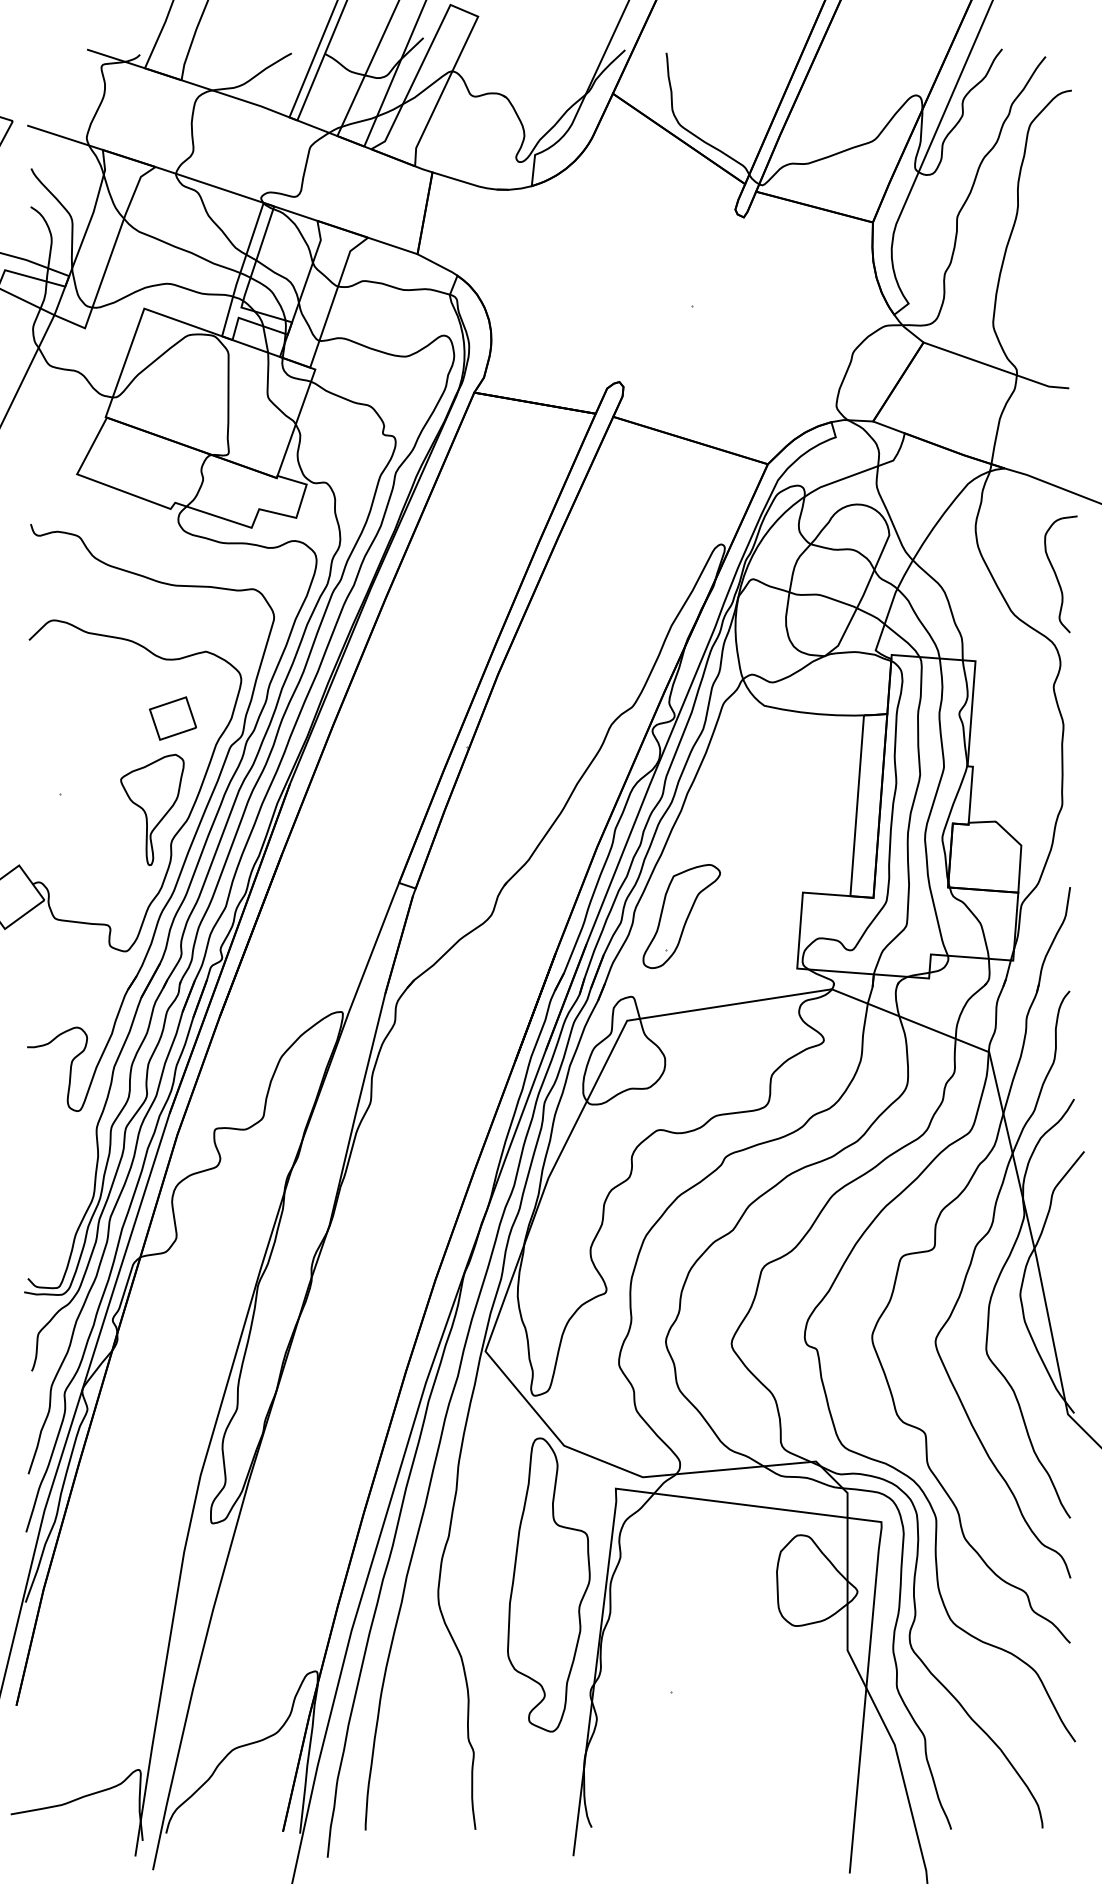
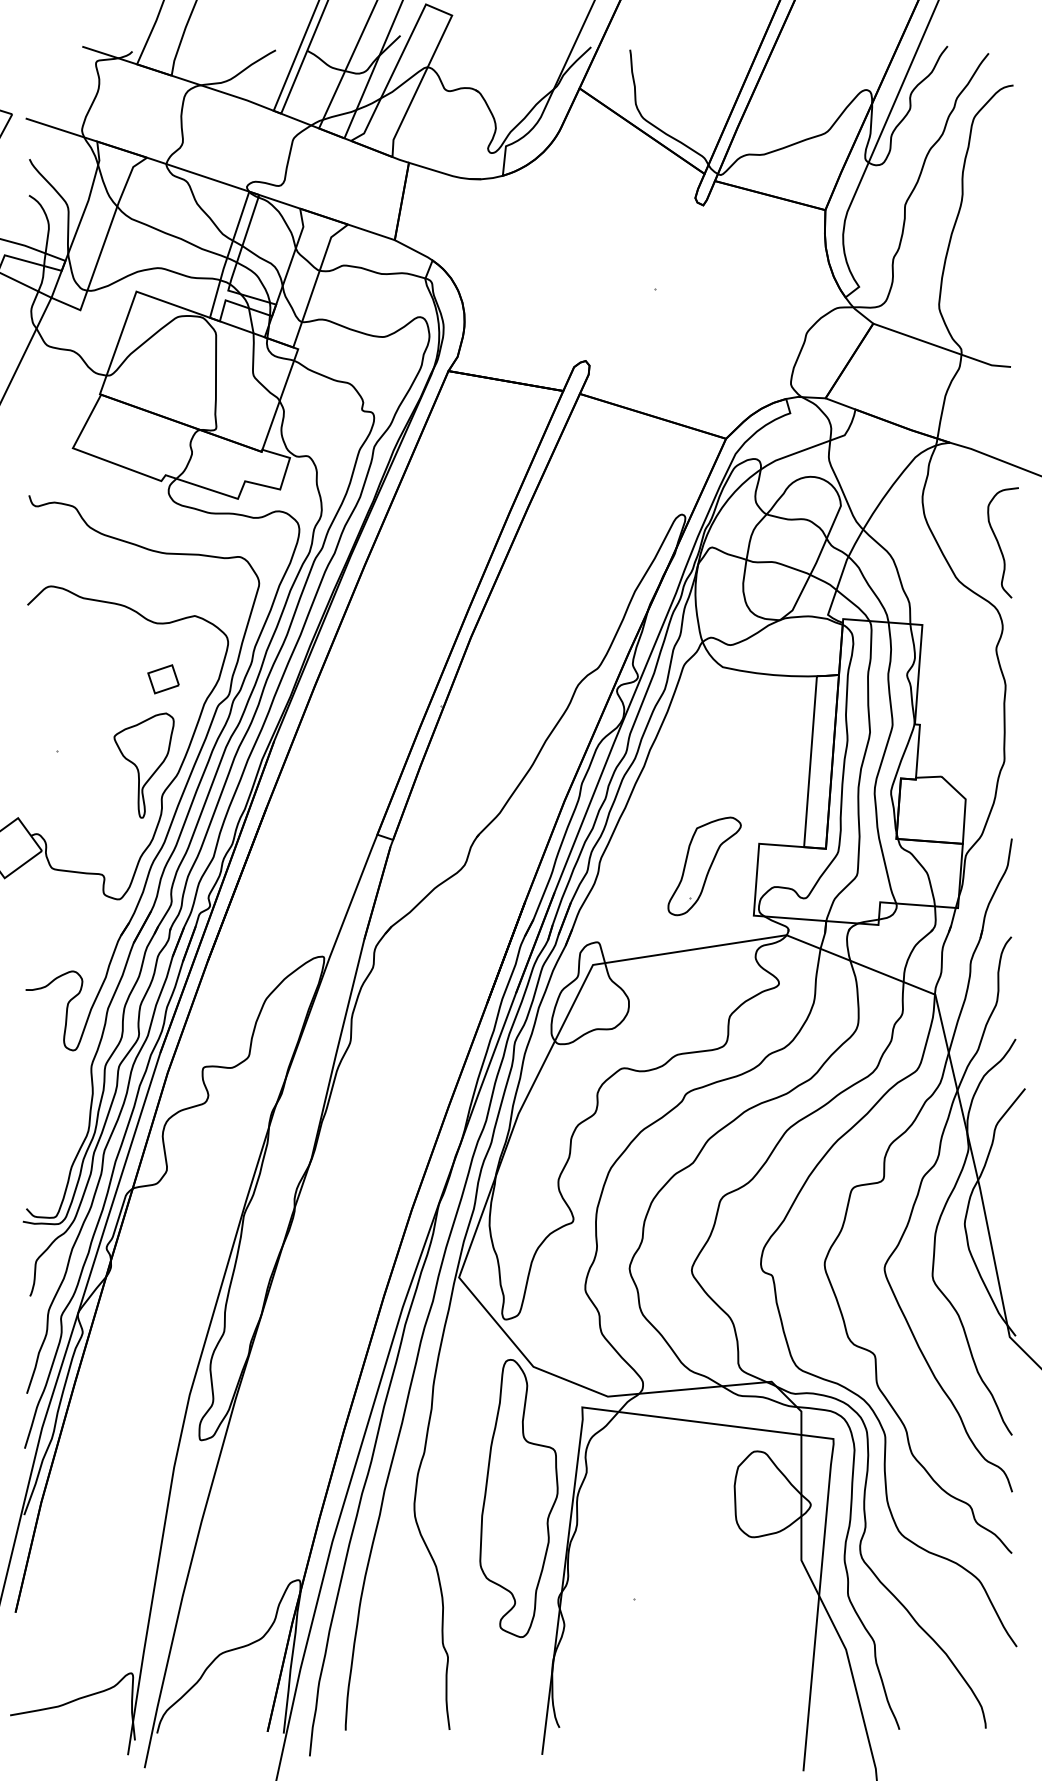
part: (172, 718) -> (163, 679), size x0.7
part: (681, 916) -> (704, 866), moved

